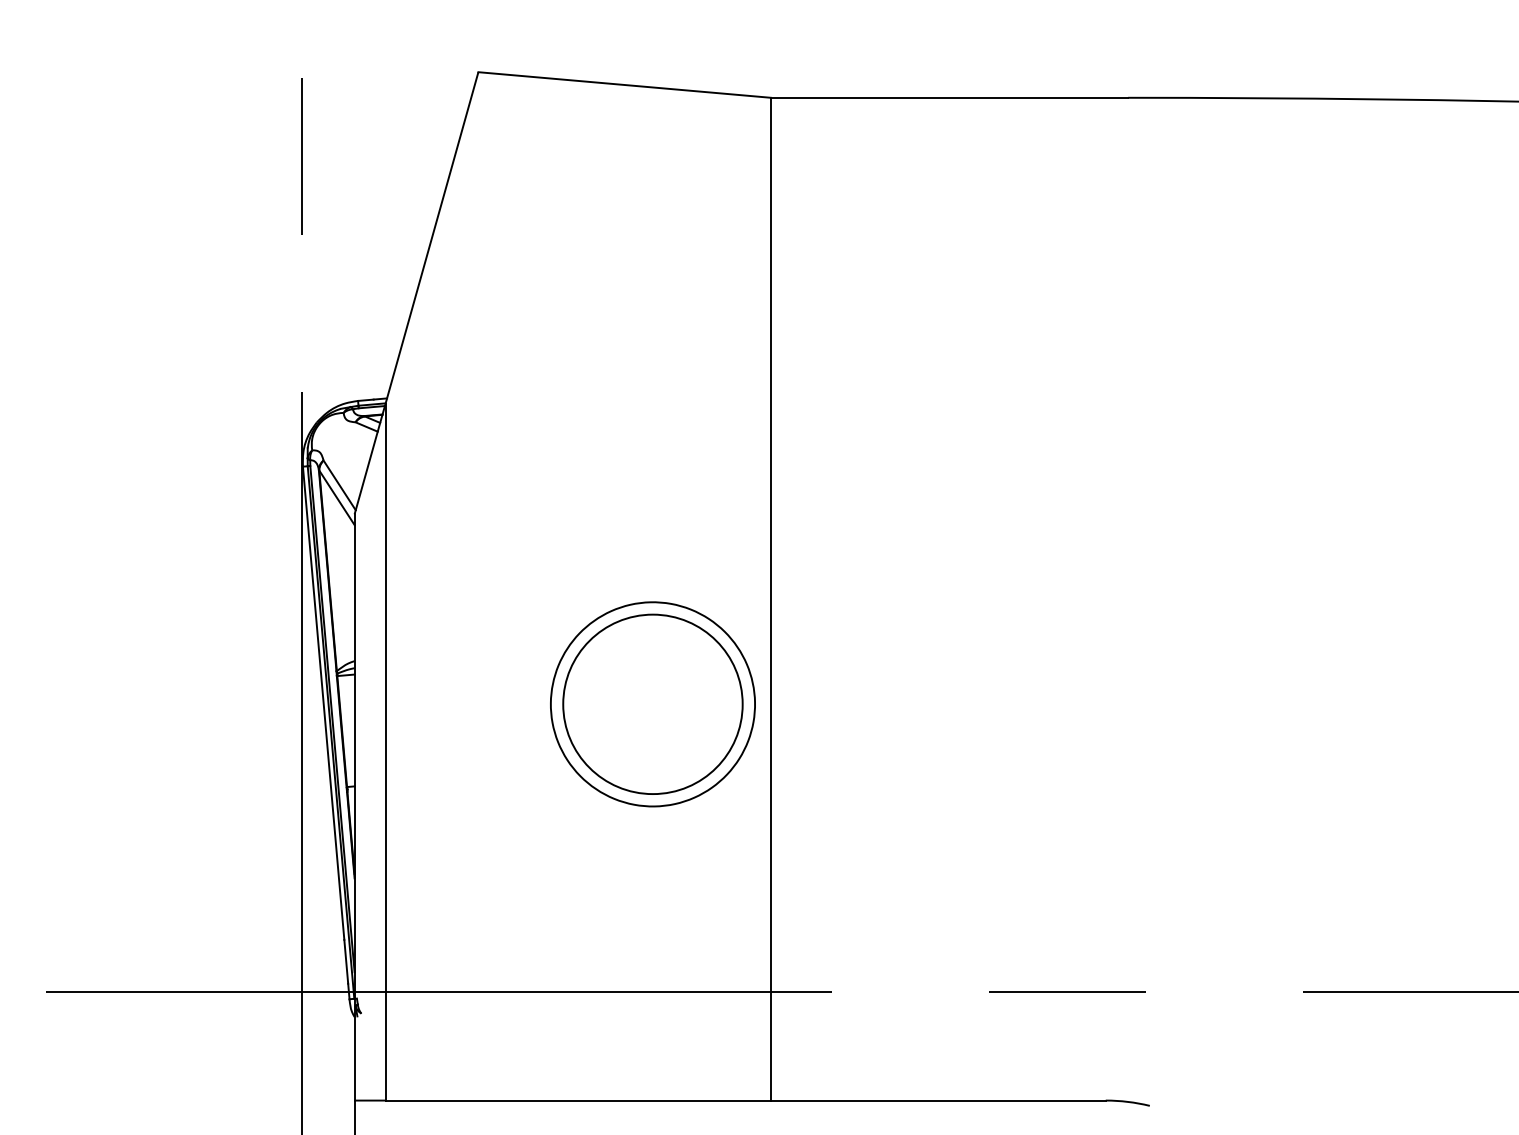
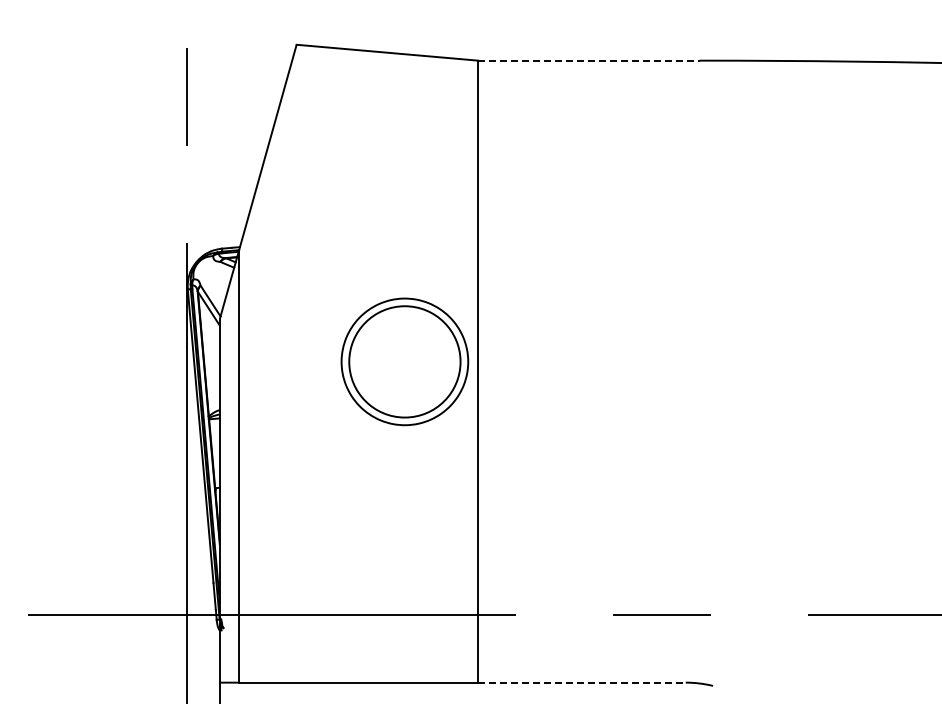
line: (948, 97) -> (588, 60), solid -> dashed
part: (652, 703) -> (404, 361), moved
line: (937, 1100) -> (581, 682), solid -> dashed

